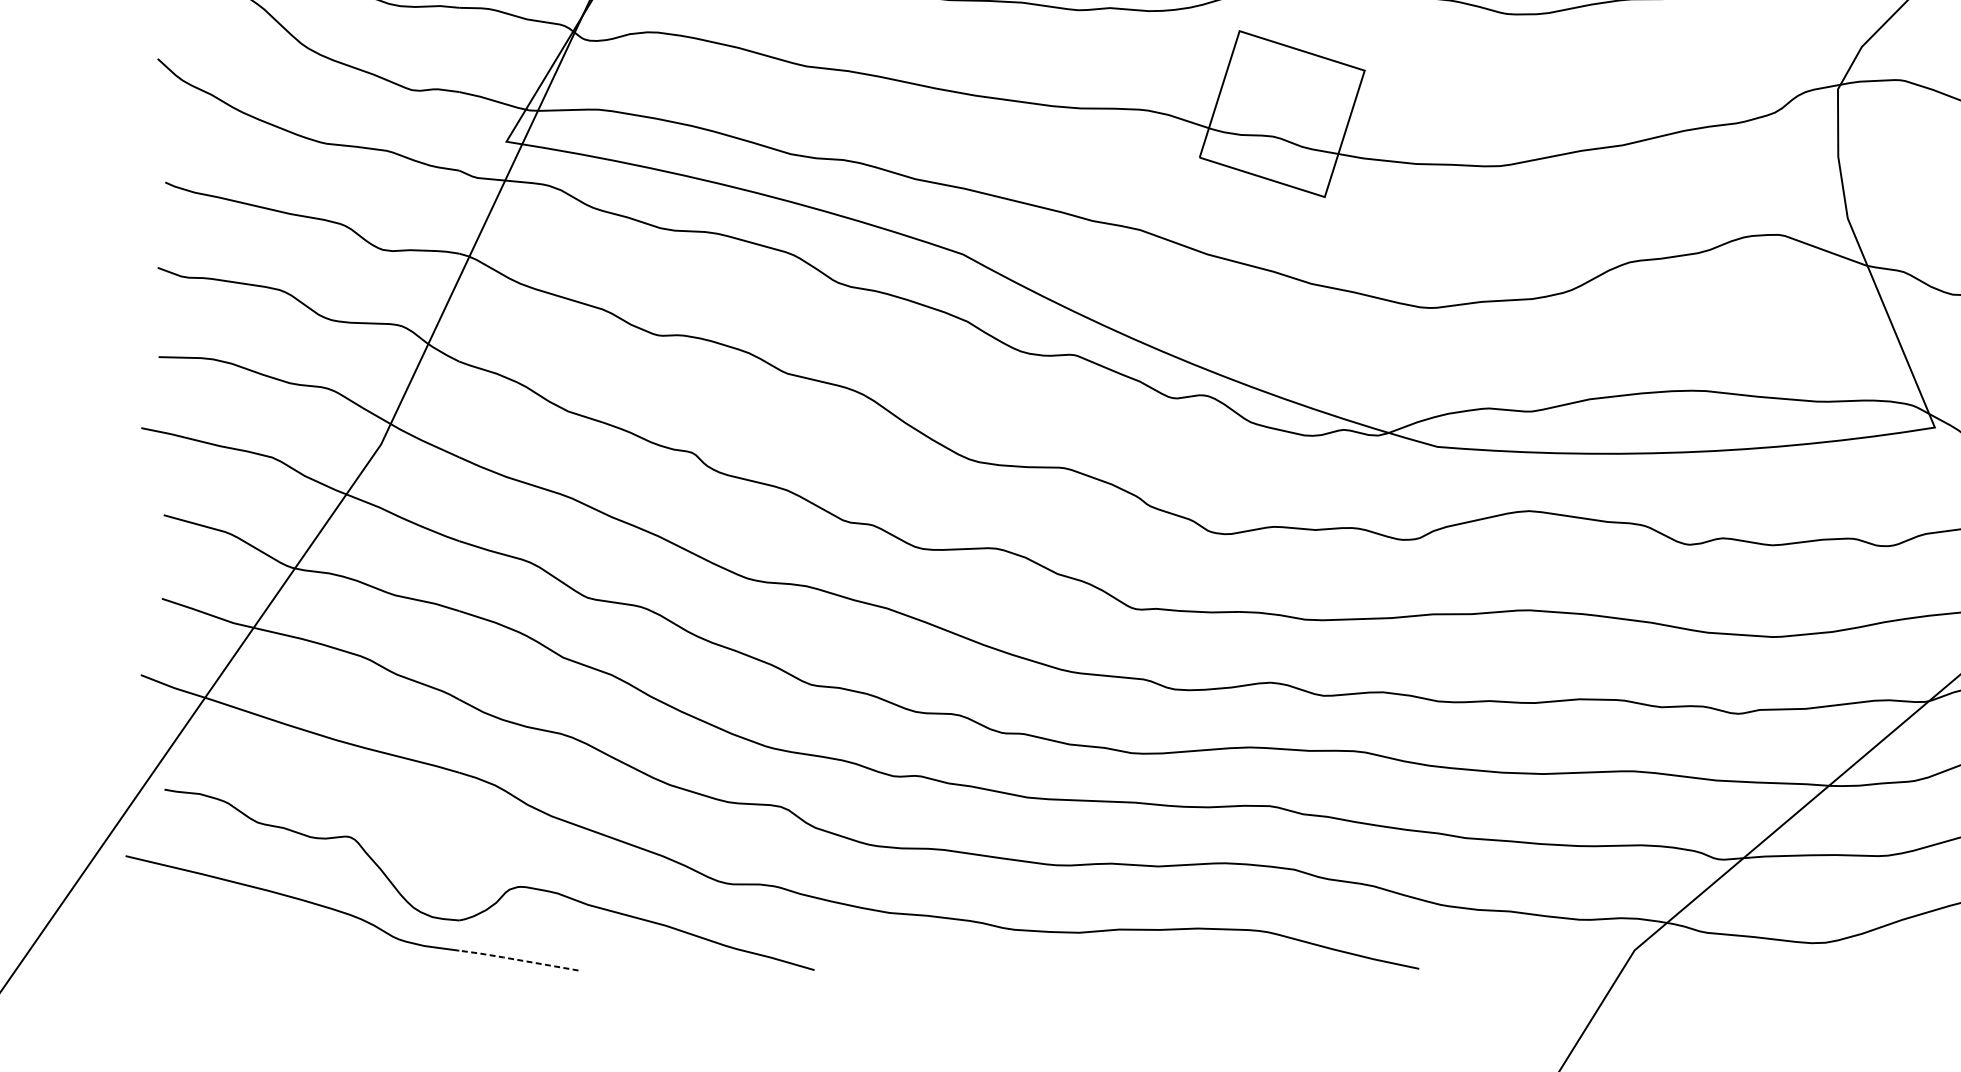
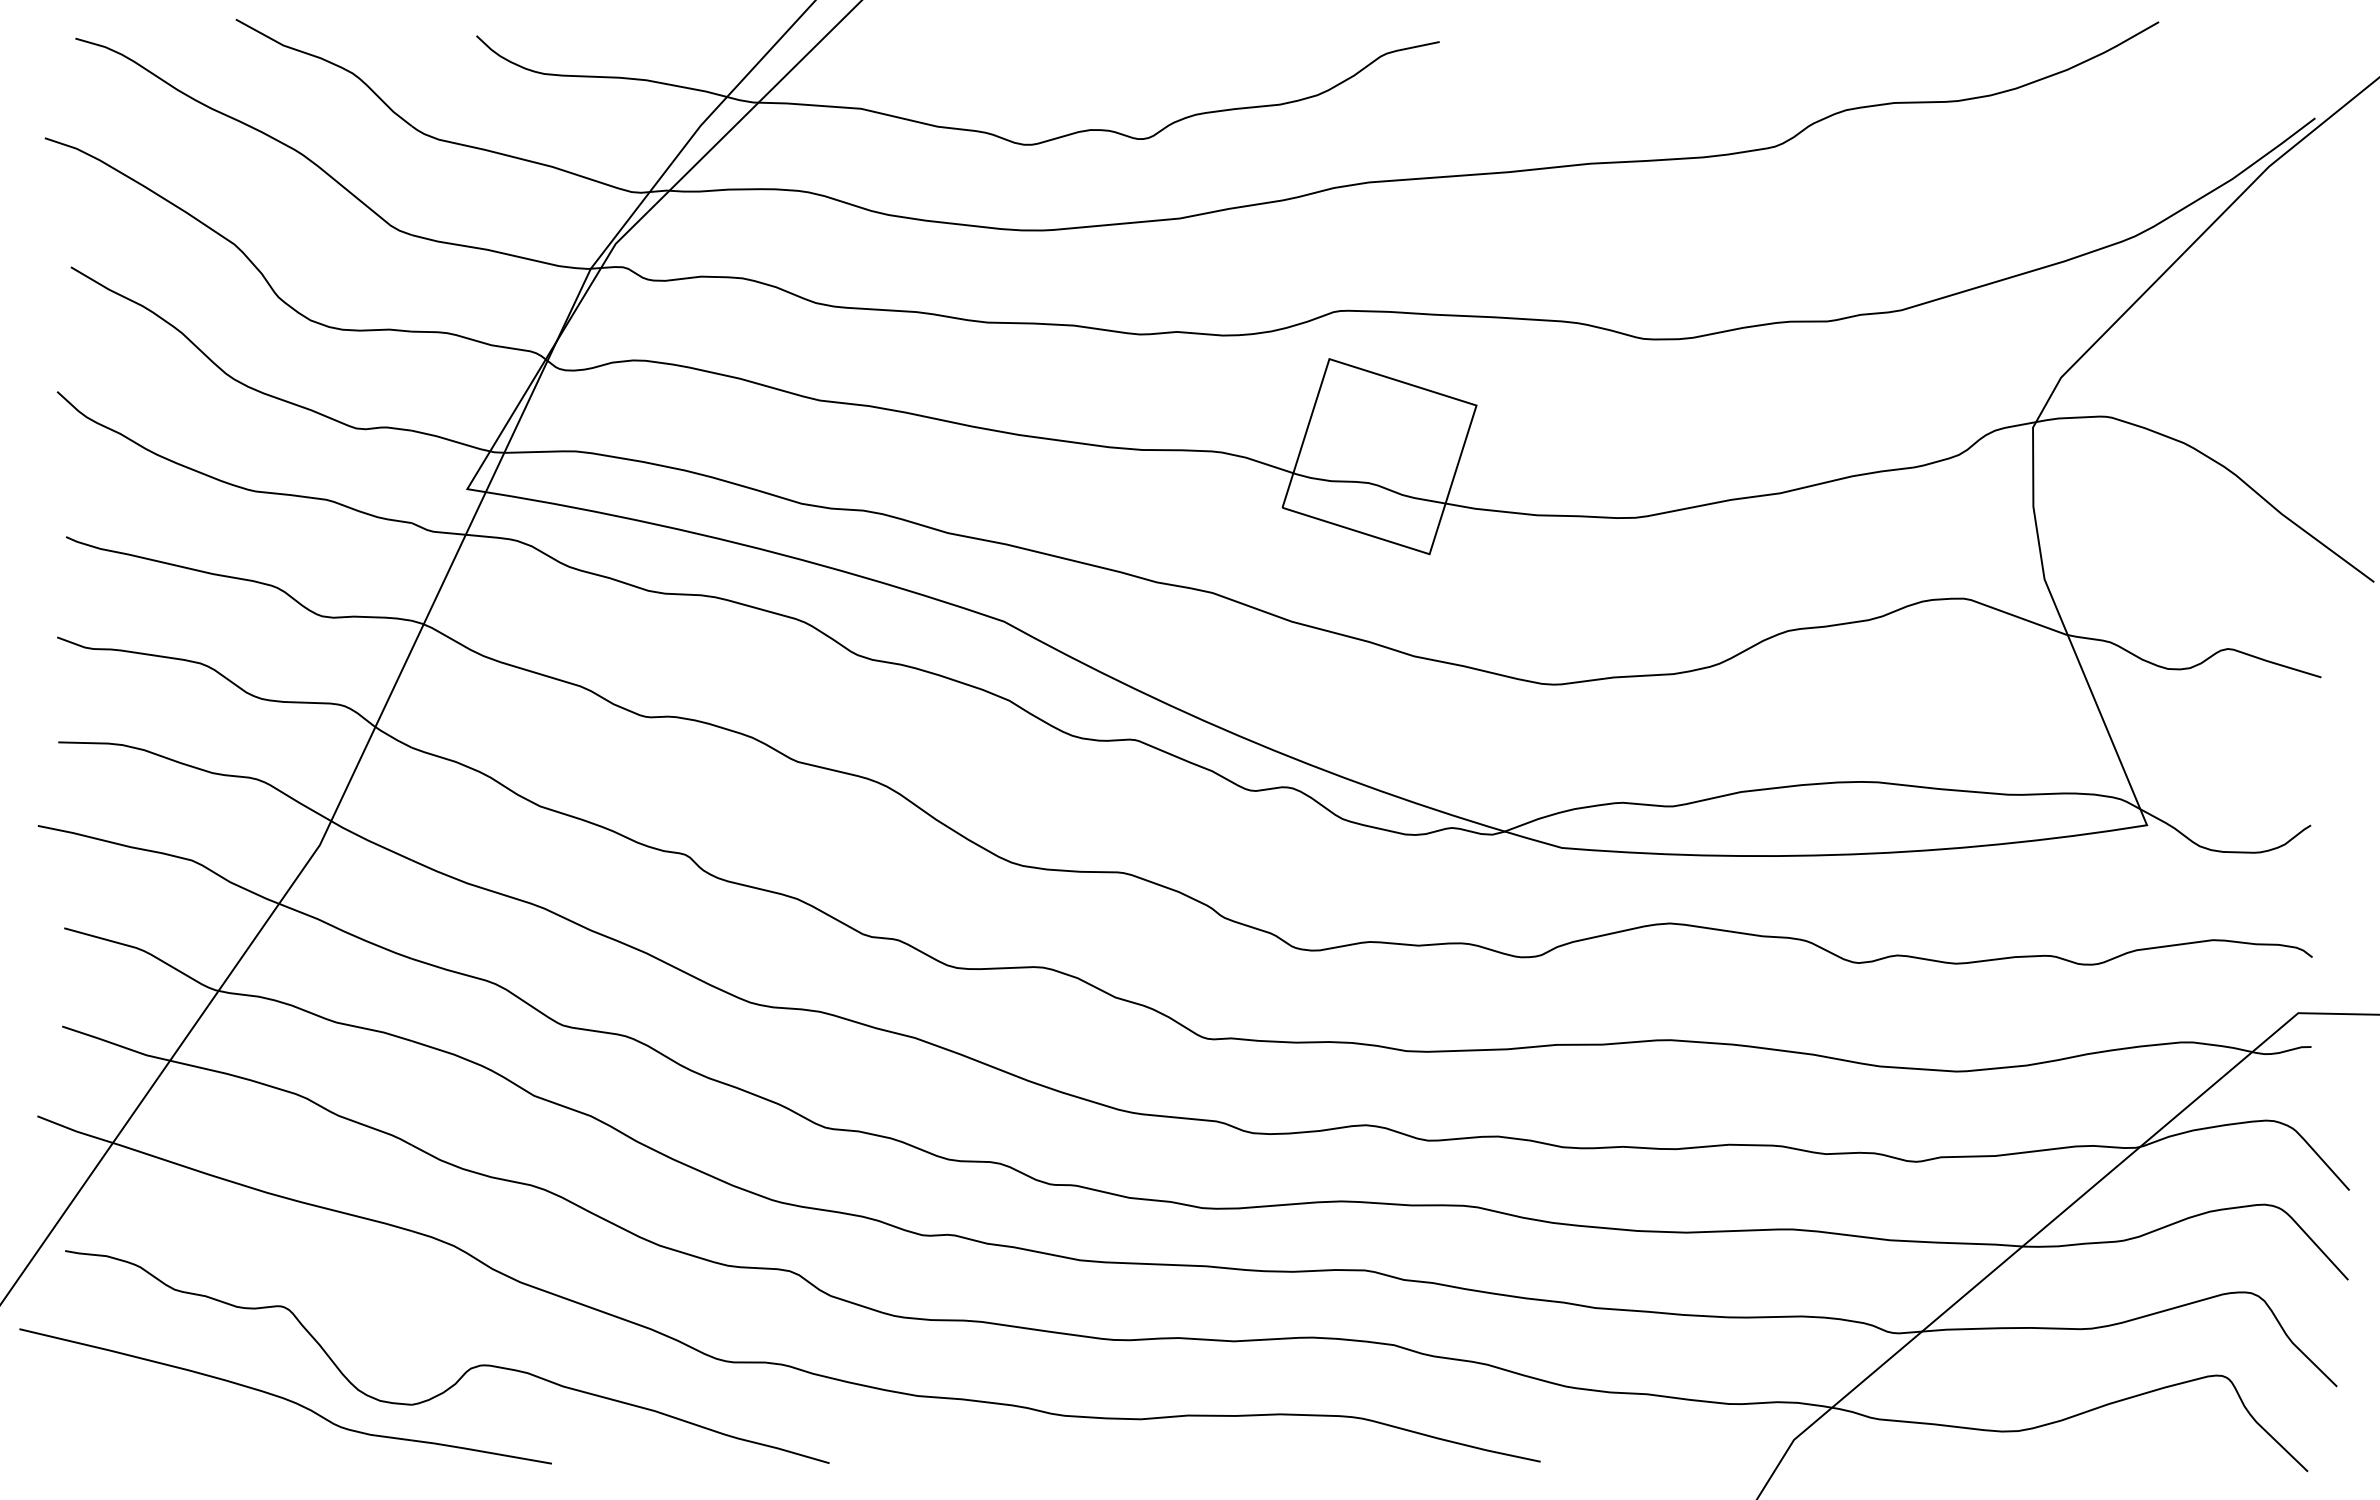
line: (517, 960) -> (480, 1451), dashed -> solid

